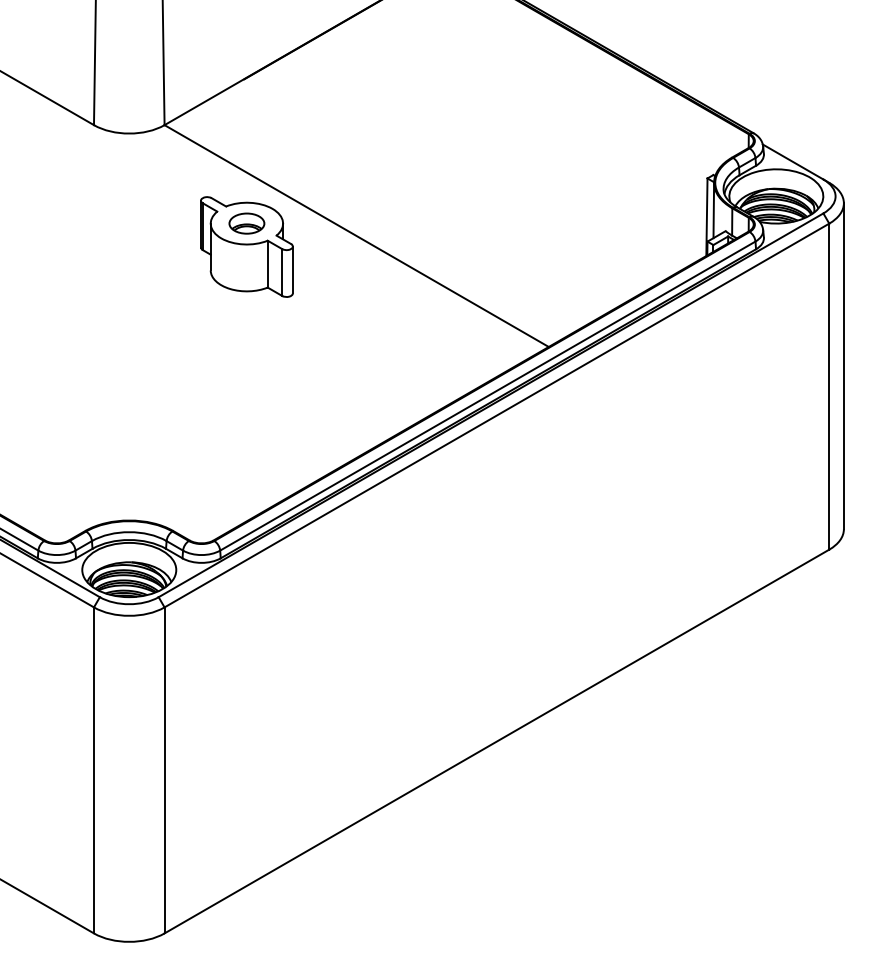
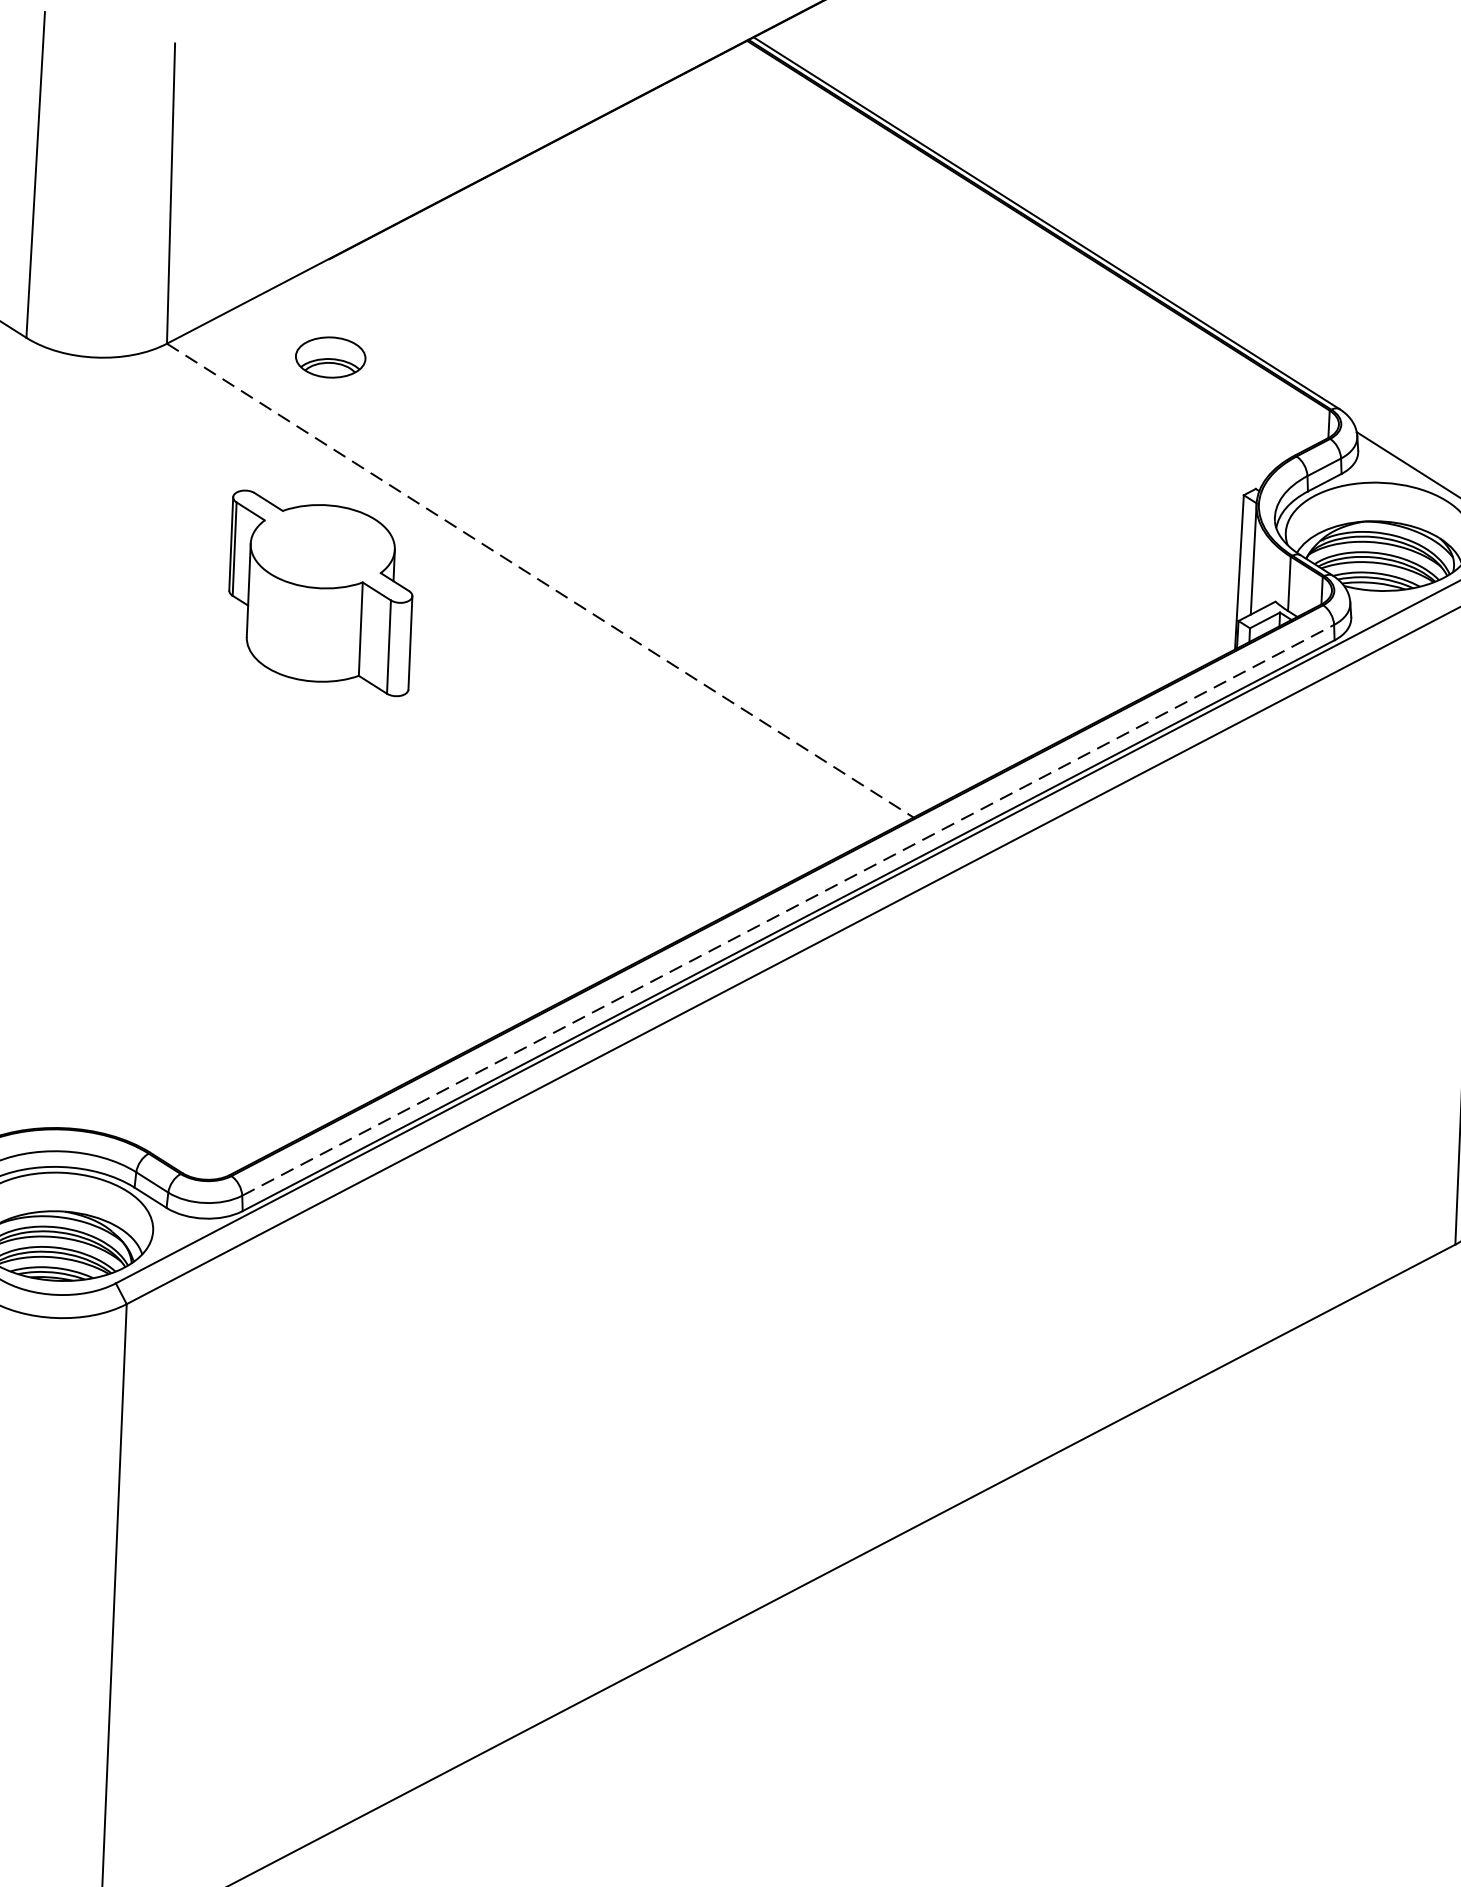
part: (246, 223) -> (329, 357), moved
line: (356, 236) -> (539, 581), solid -> dashed
line: (488, 395) -> (789, 909), solid -> dashed

